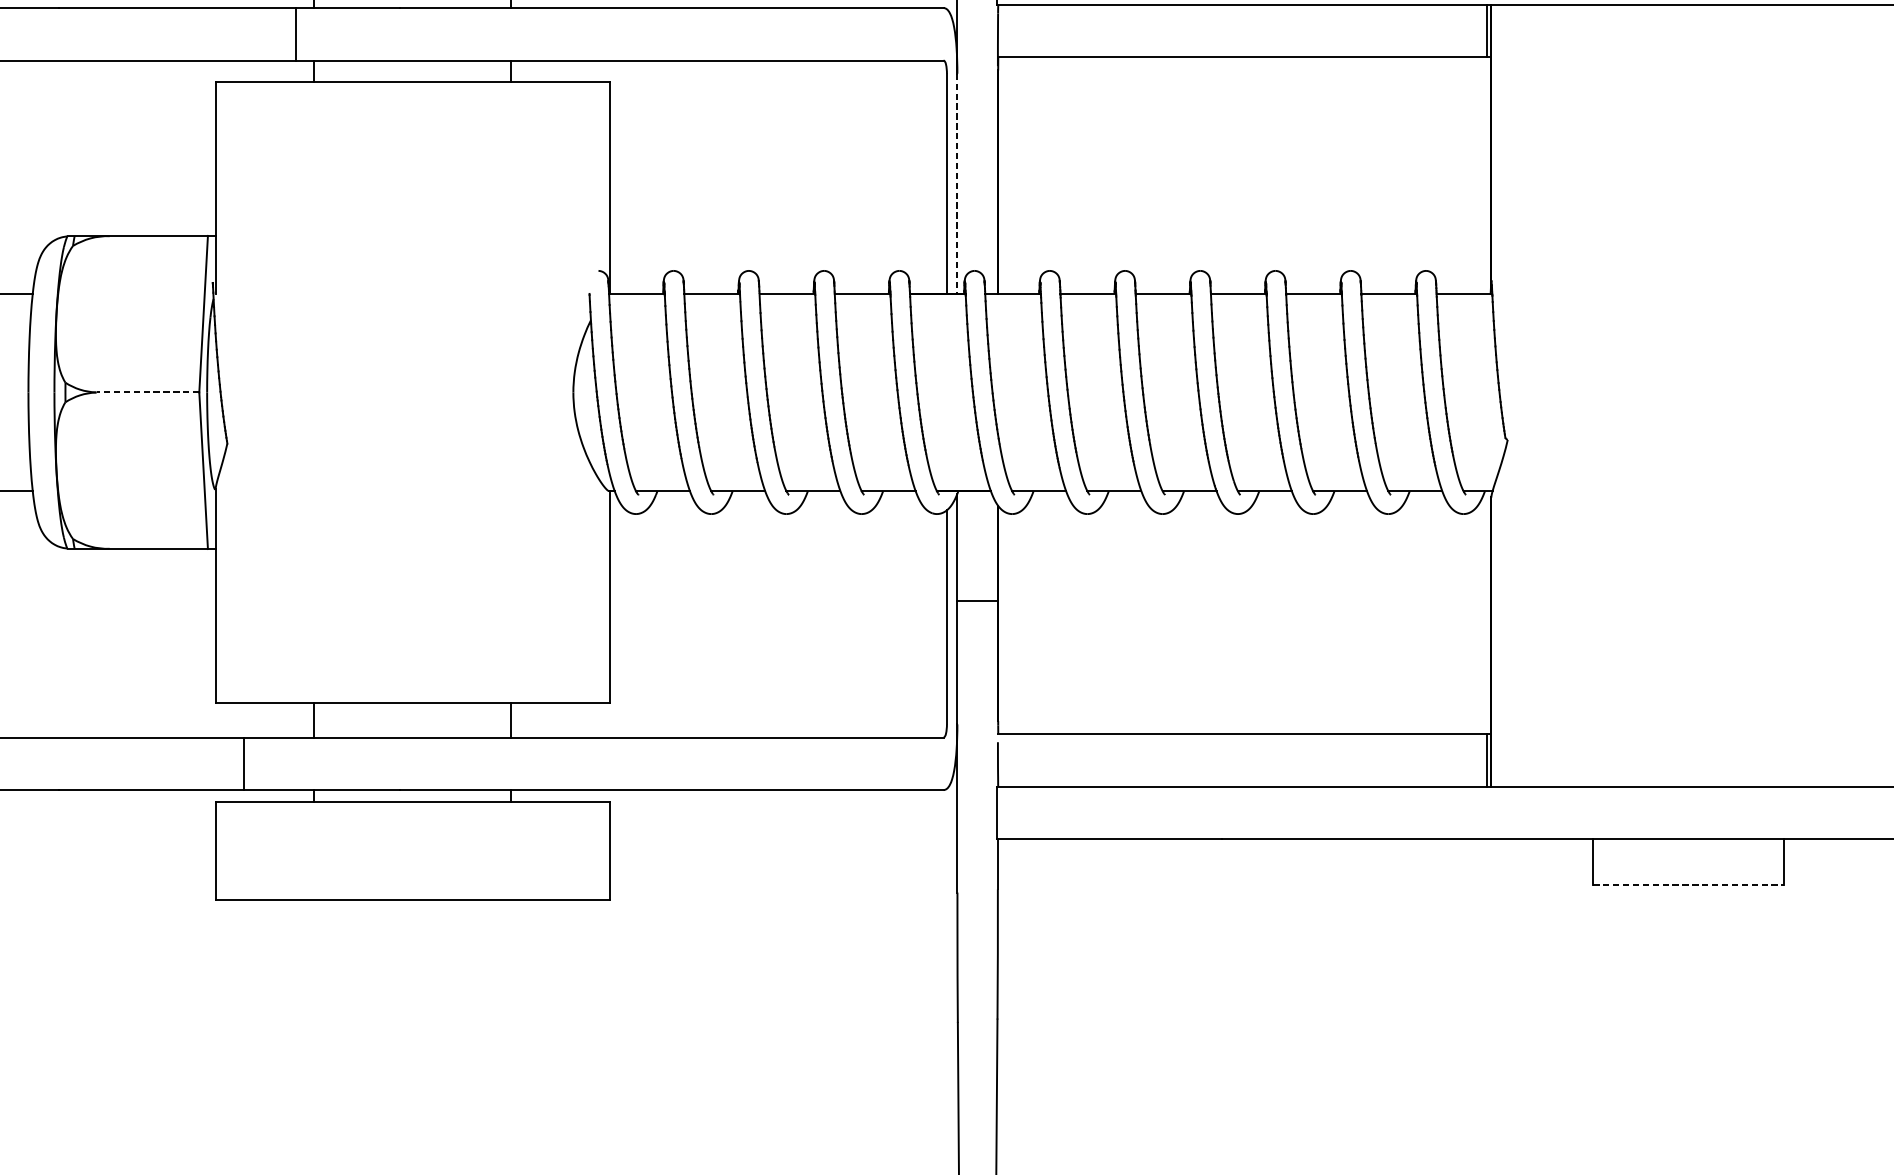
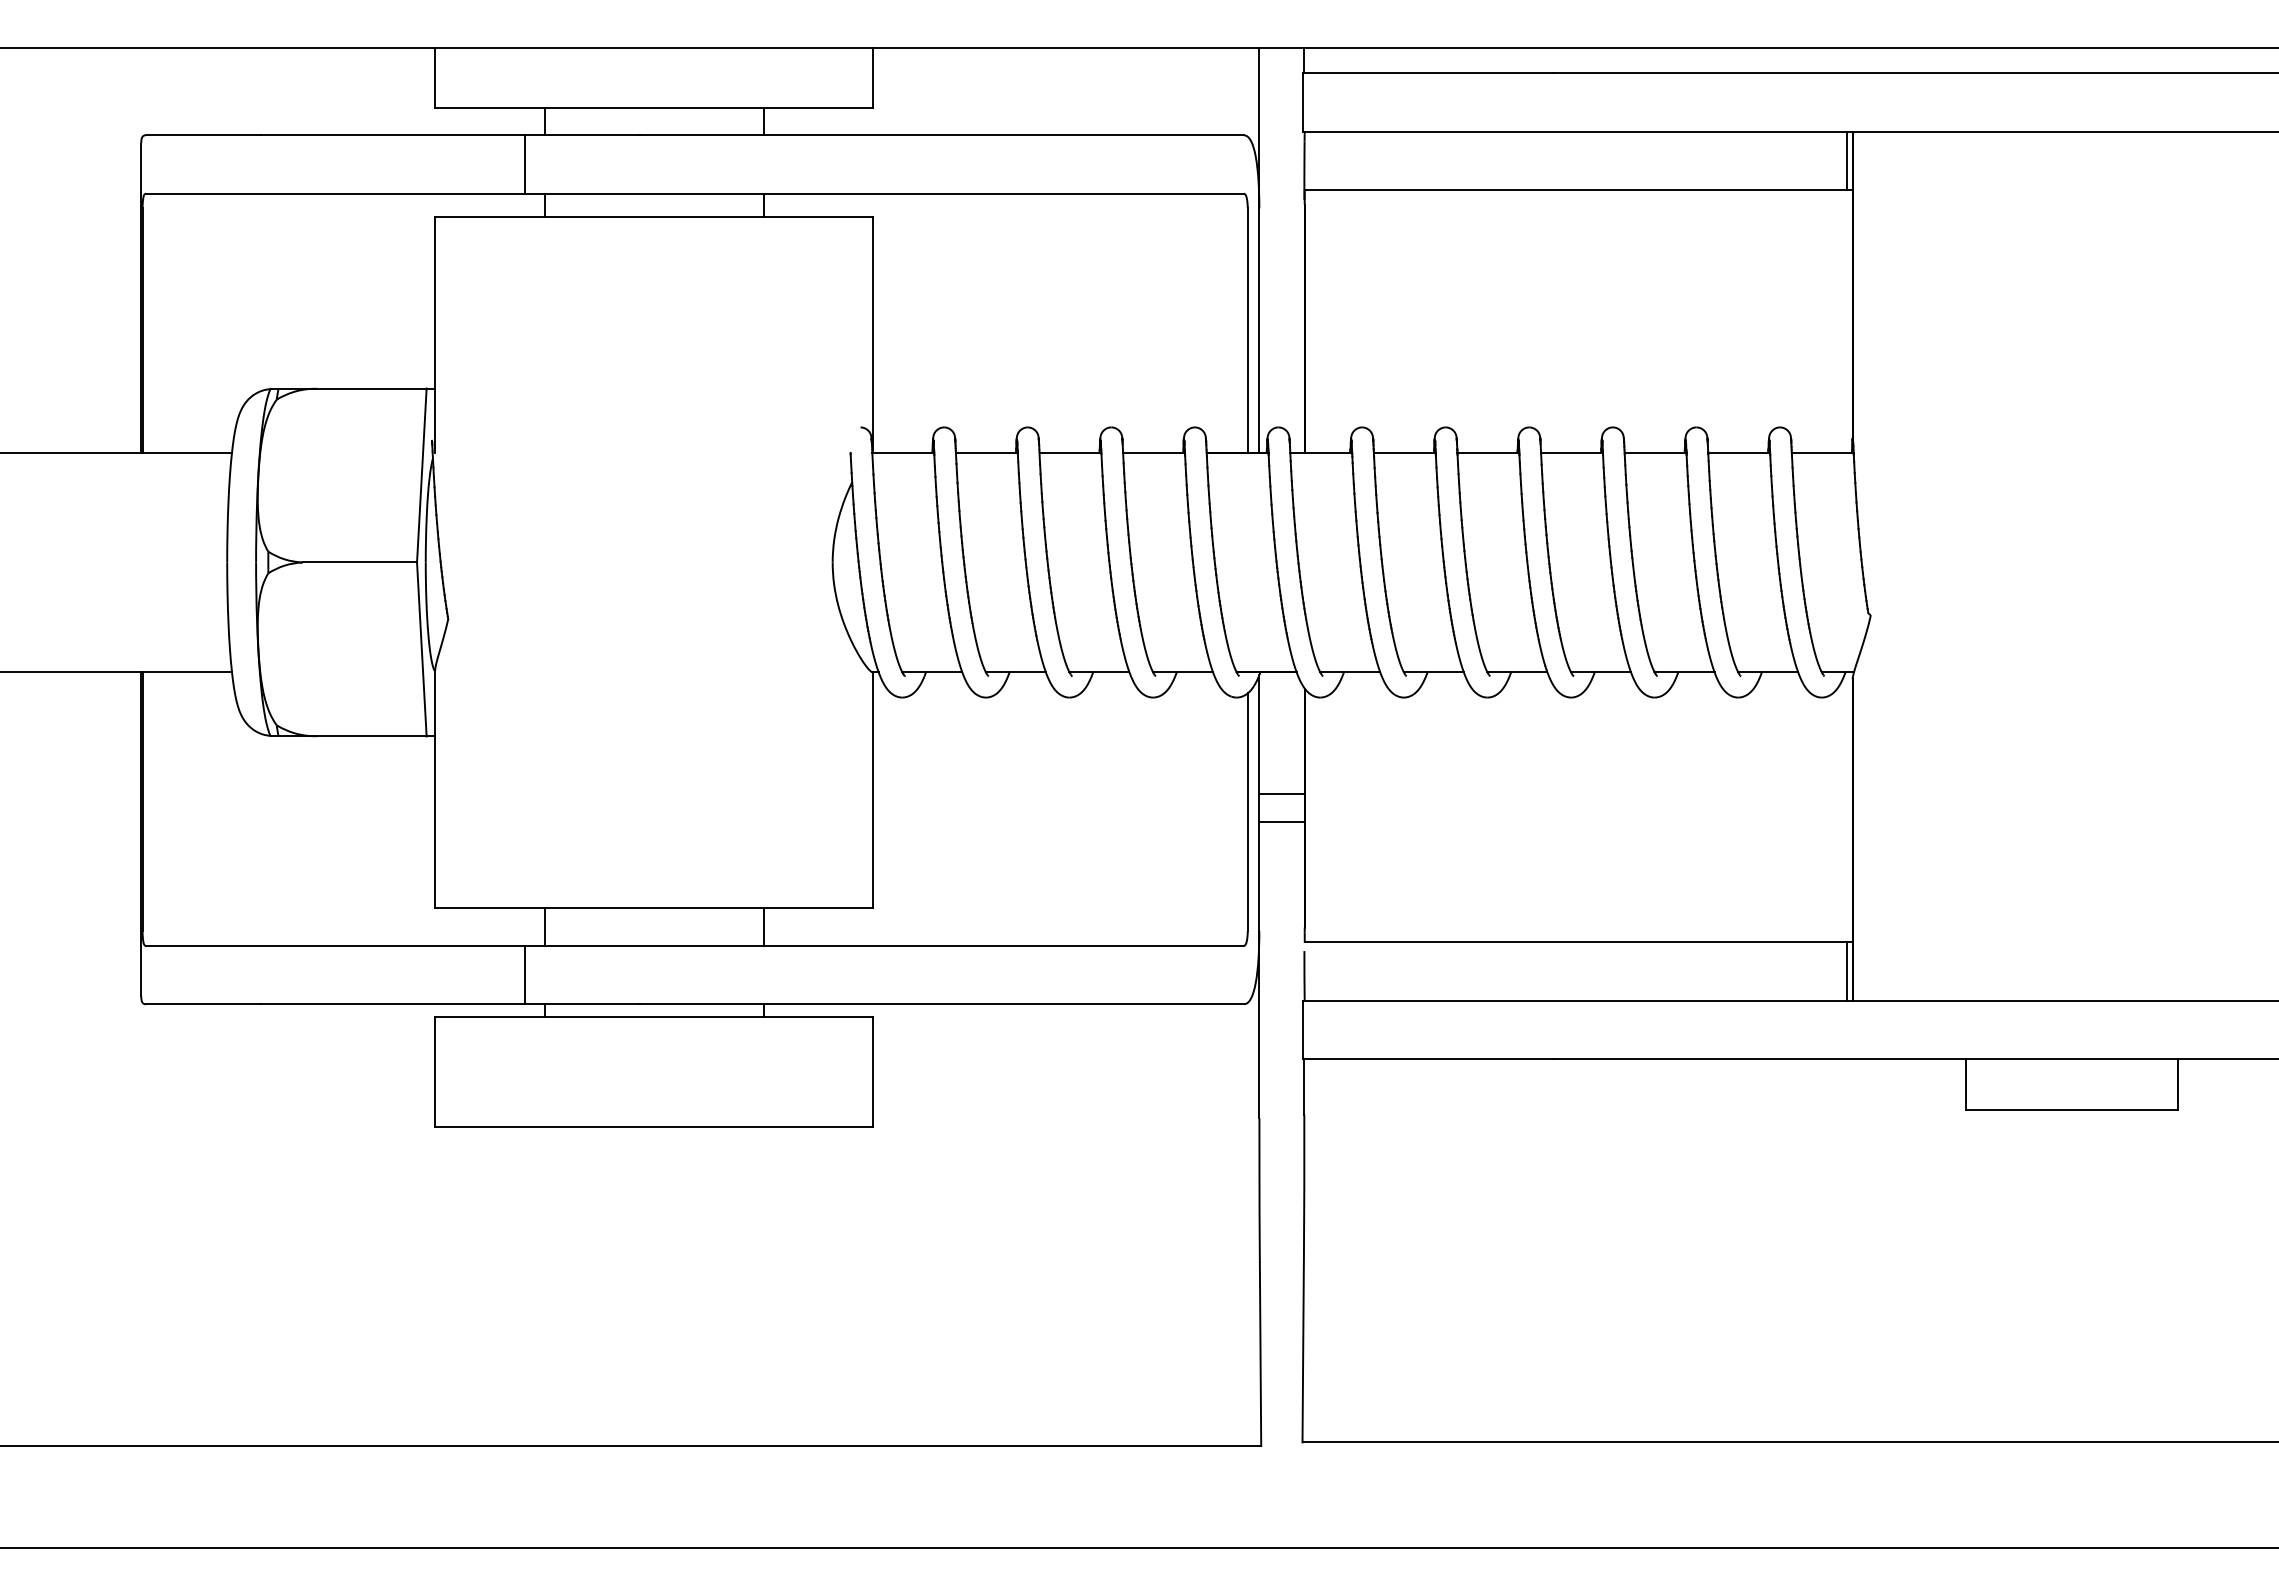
line: (957, 184) -> (1259, 331), dashed -> solid
line: (147, 392) -> (359, 562), dashed -> solid
line: (977, 625) -> (1281, 821), added
line: (243, 763) -> (524, 974), moved
line: (1688, 885) -> (2071, 1110), dashed -> solid

